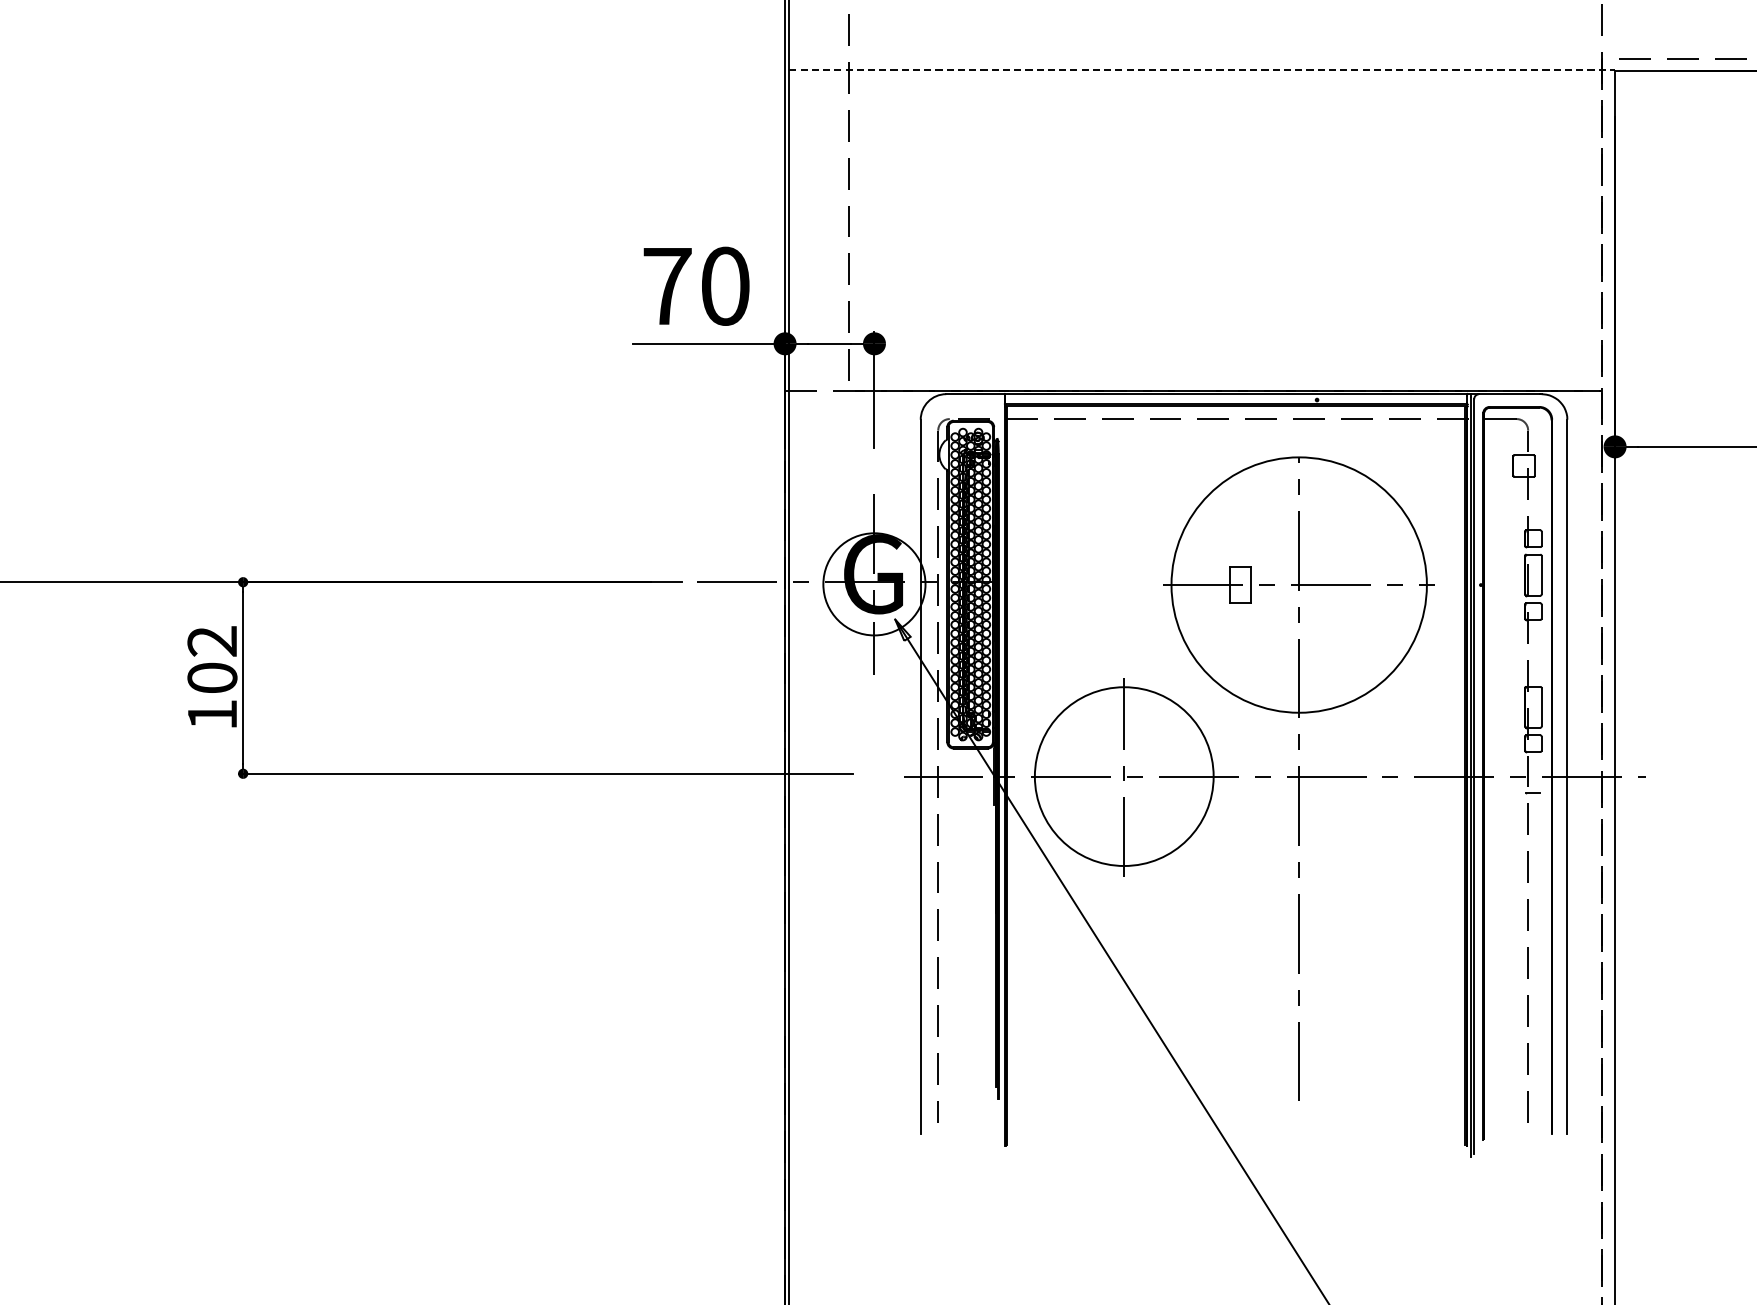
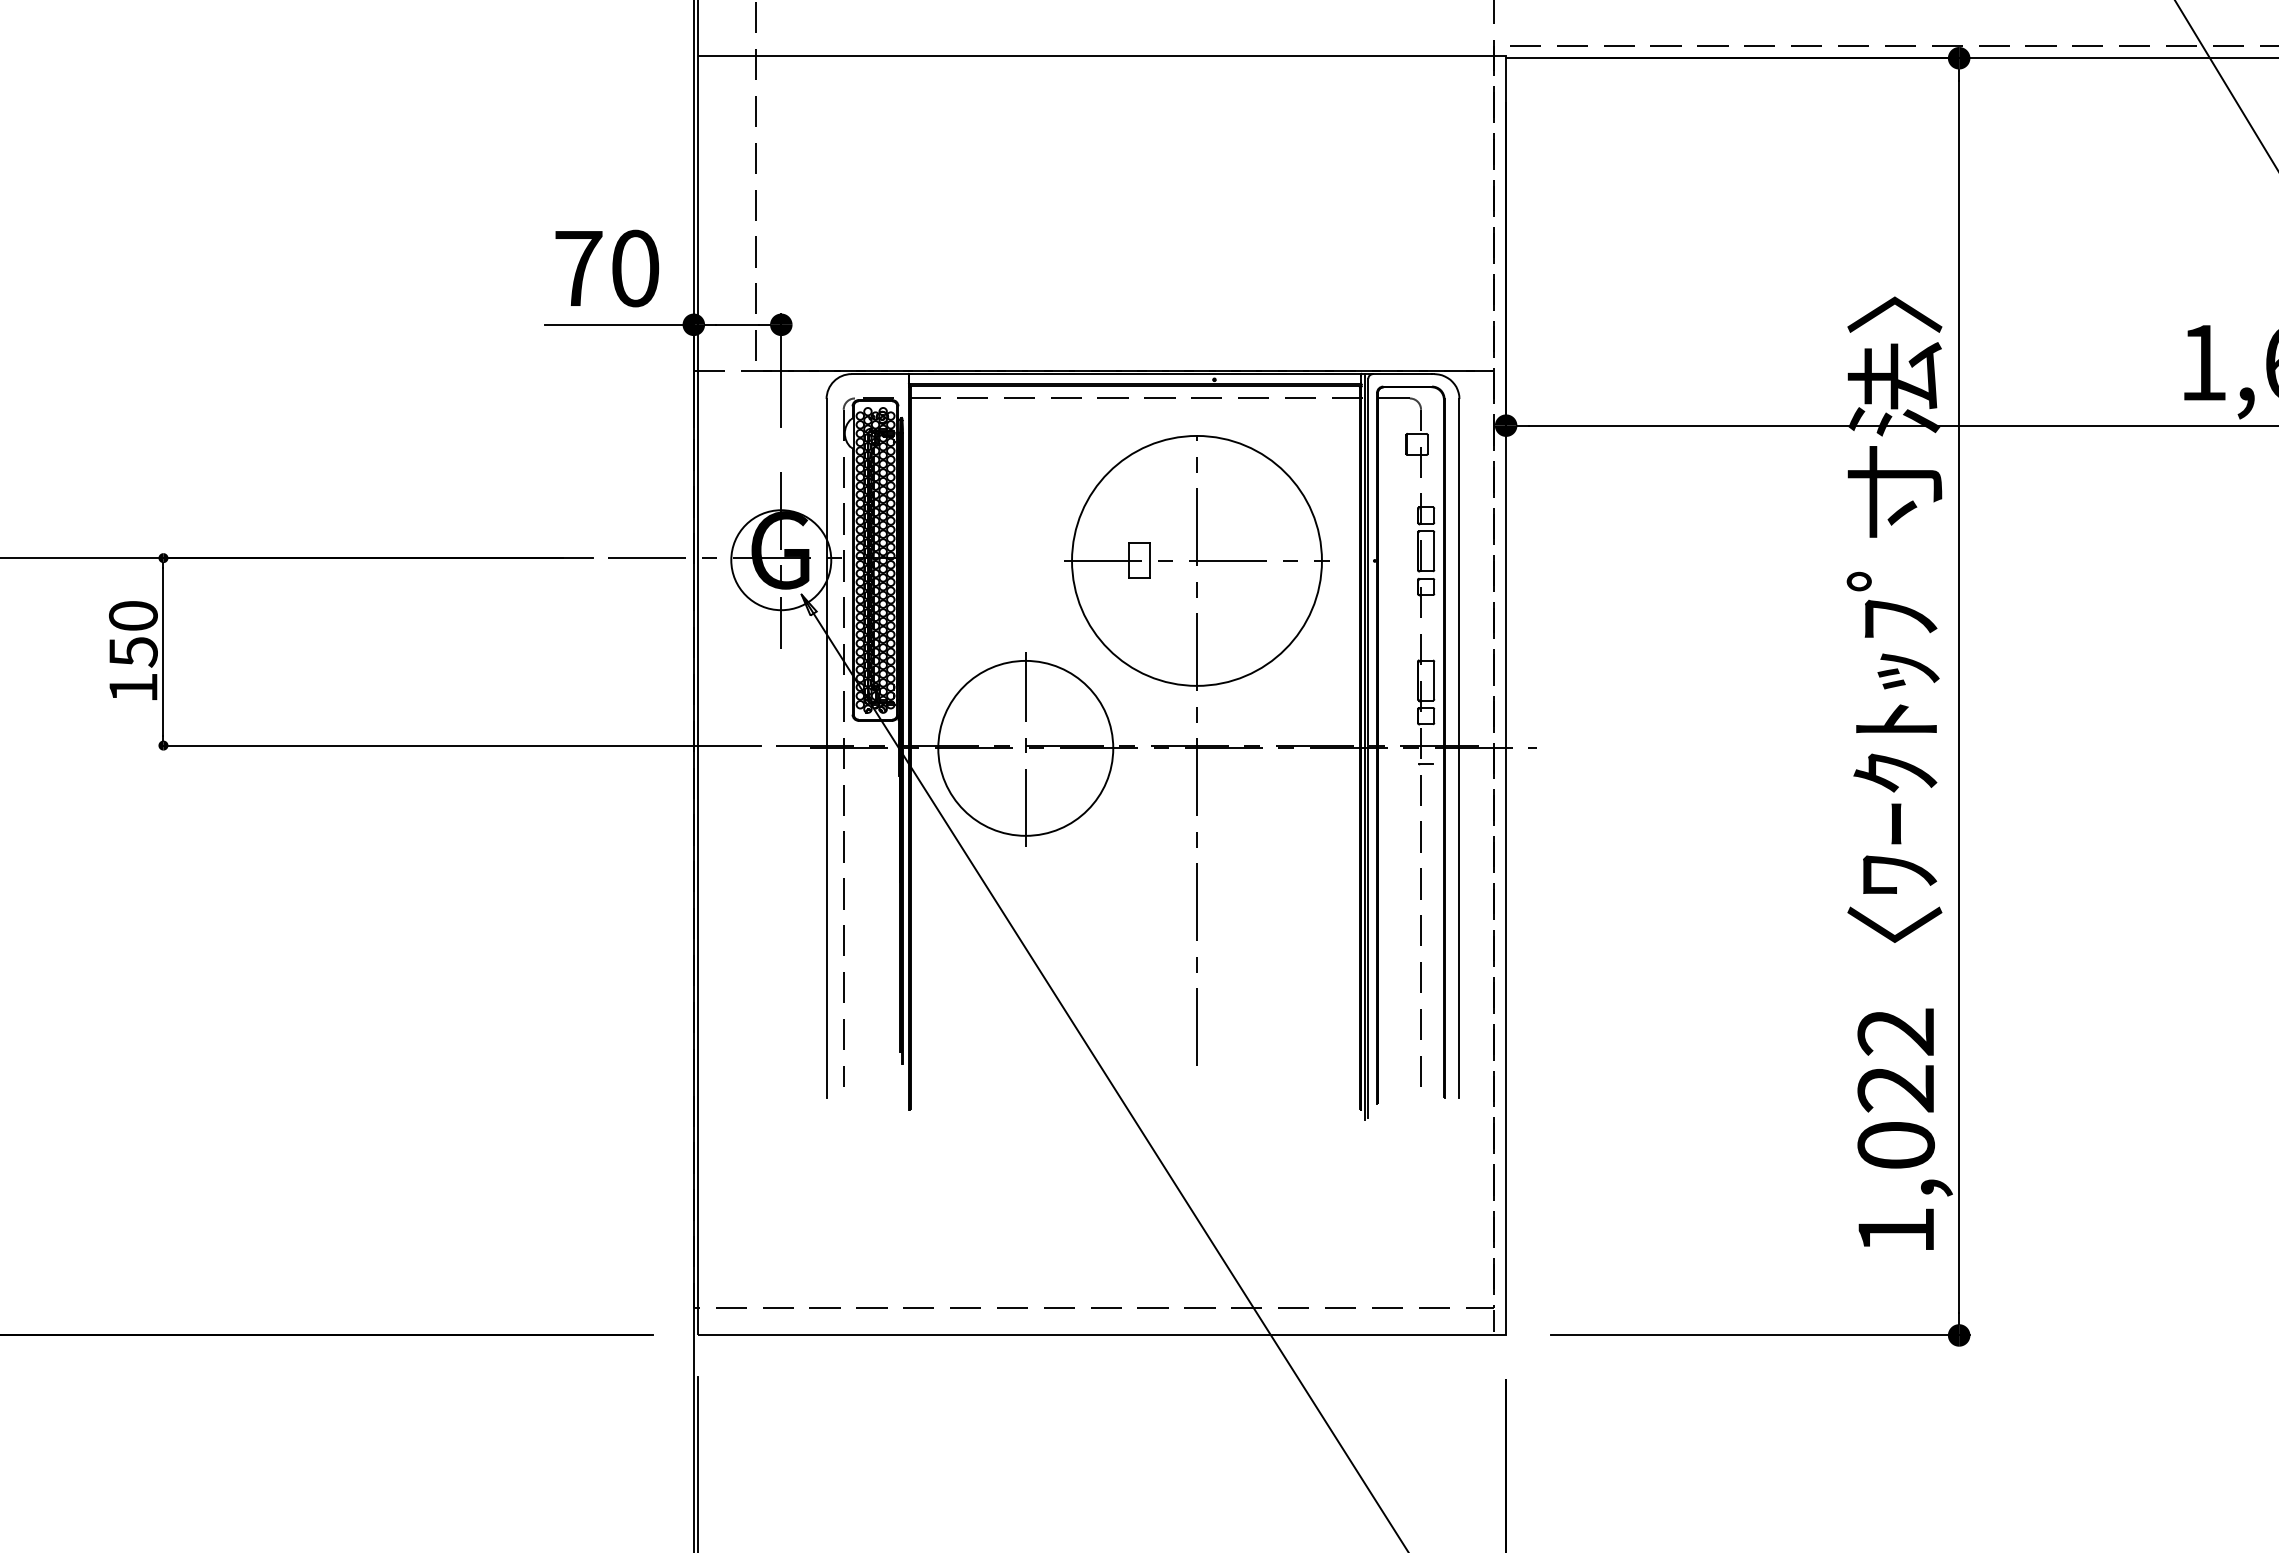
line: (1203, 69) -> (1103, 56), dashed -> solid
text: (212, 660) -> (133, 634), 102 -> 150
line: (1231, 773) -> (1130, 745), added

